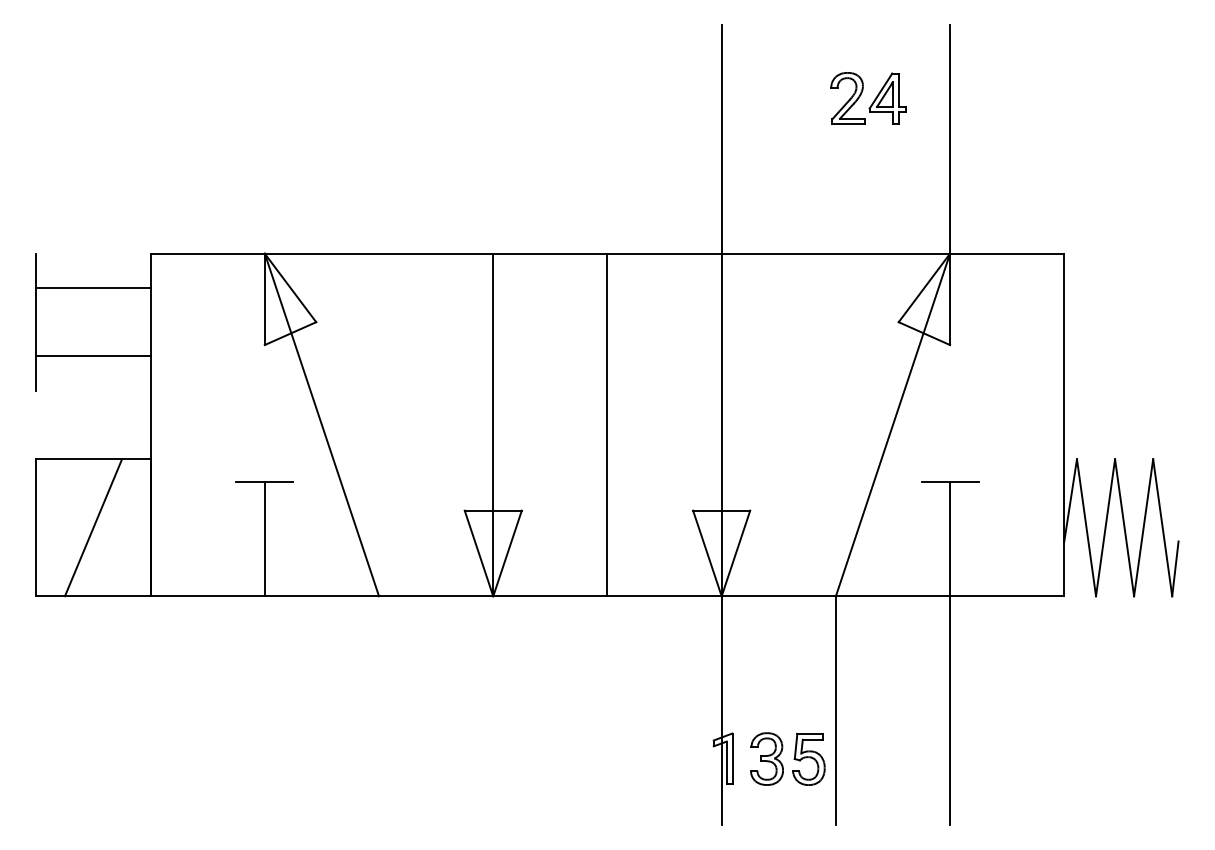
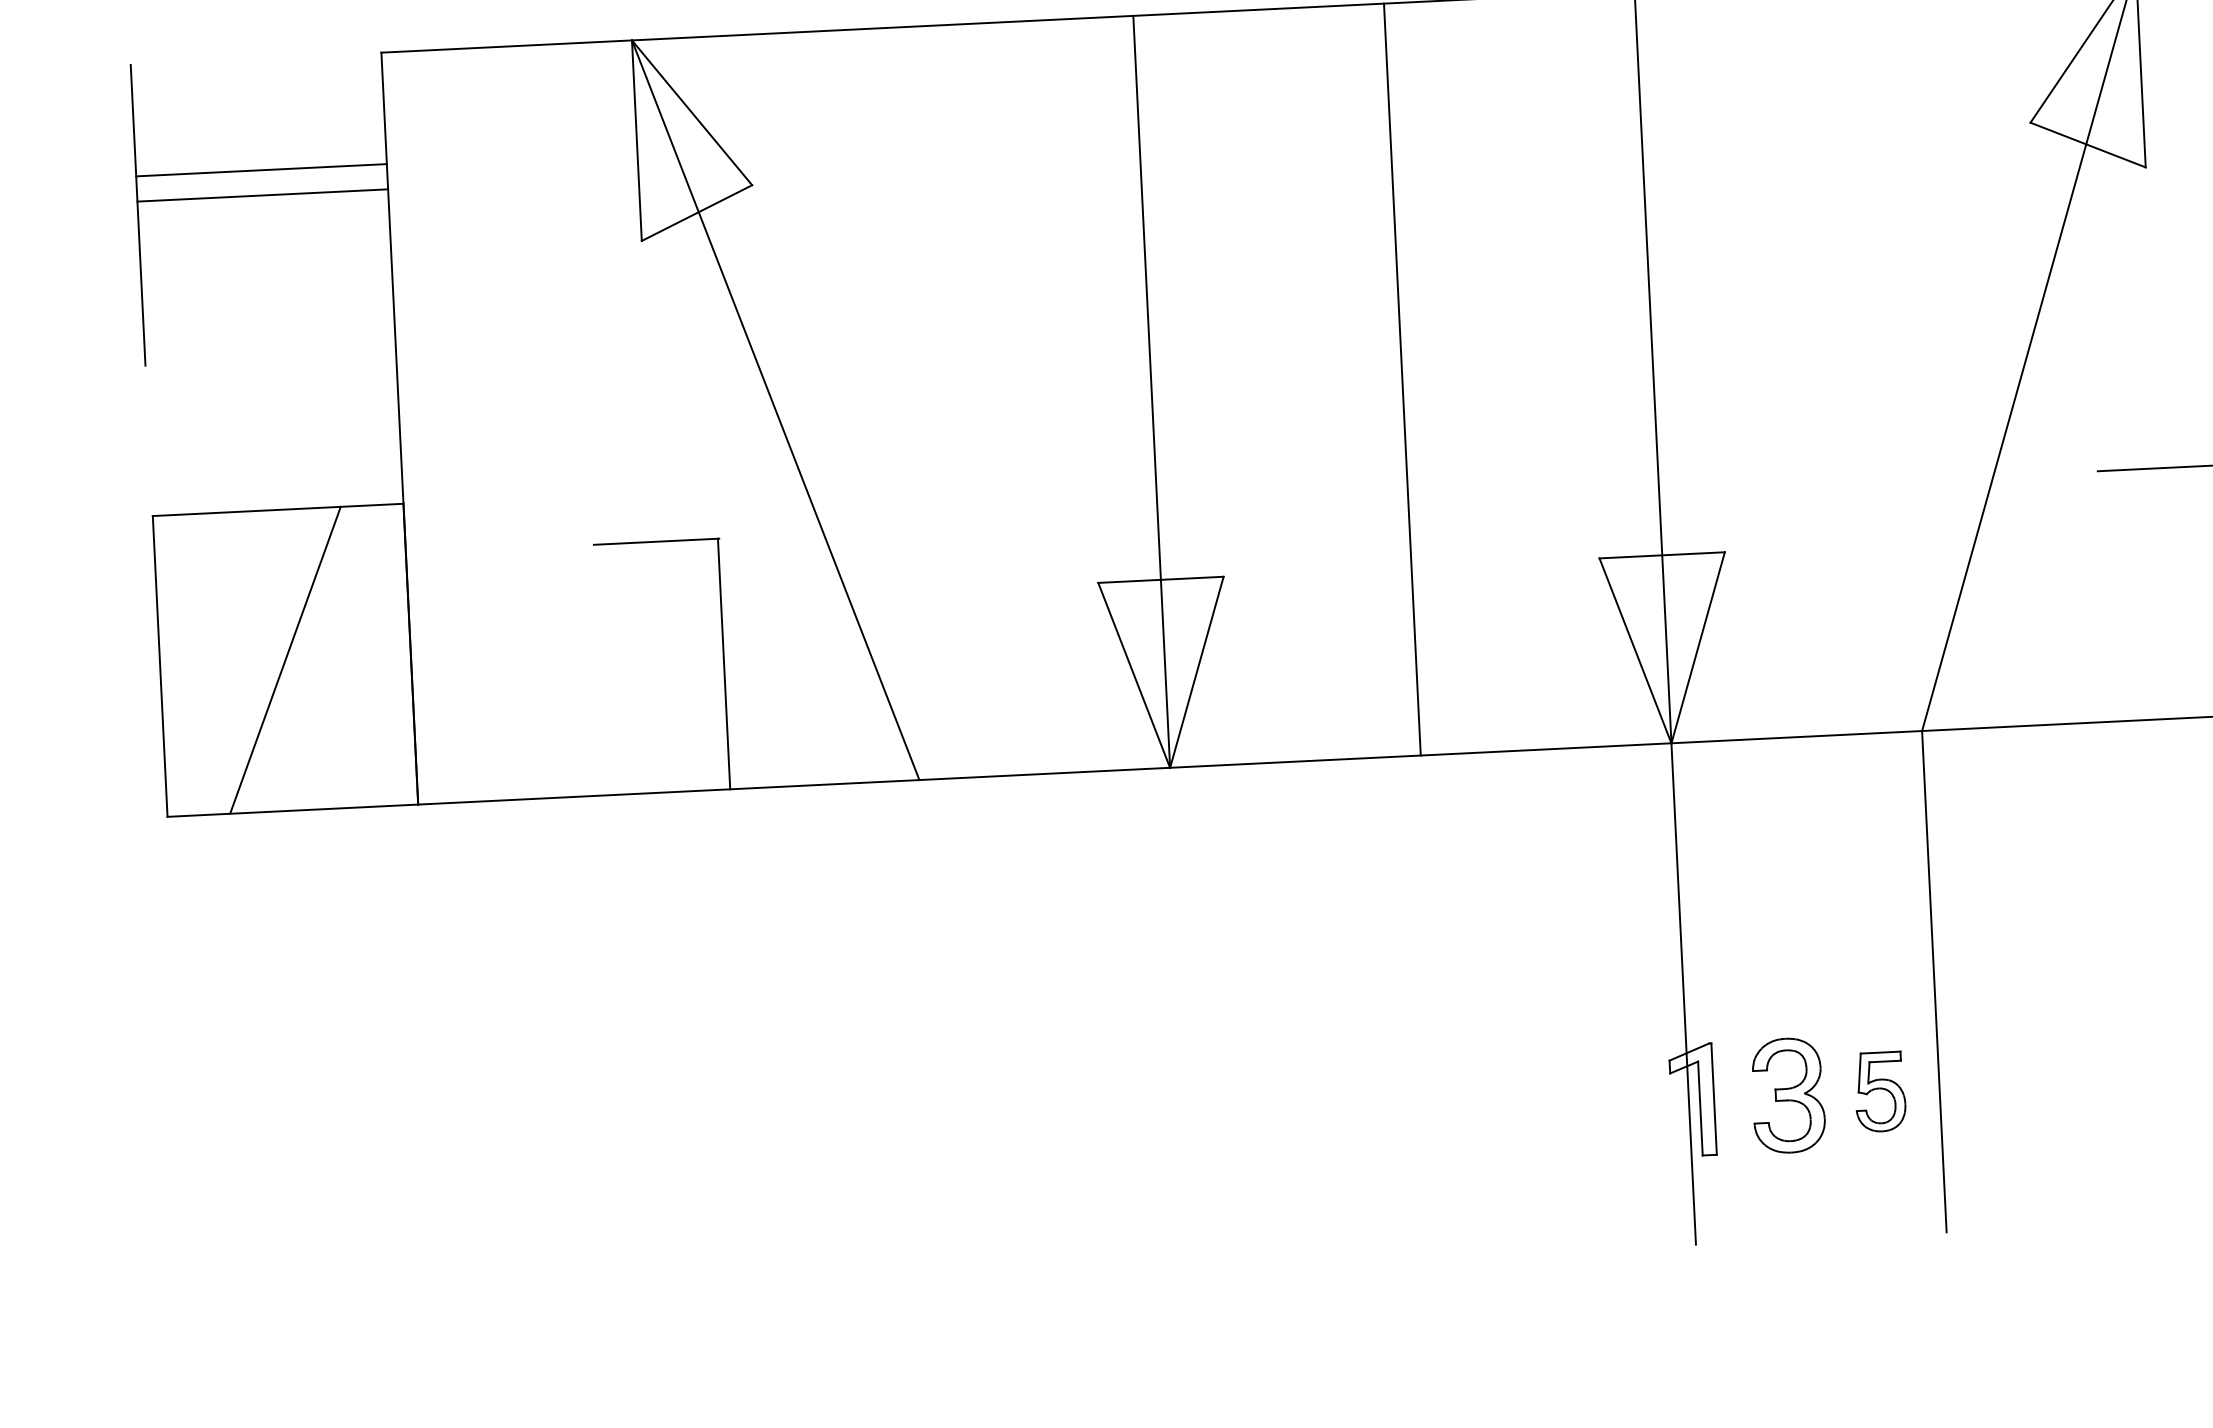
line: (93, 287) -> (262, 194), moved
line: (93, 356) -> (261, 170), moved
line: (264, 539) -> (723, 664), moved
line: (950, 653) -> (2179, 844), removed
part: (808, 759) -> (1879, 1092), size x0.7

